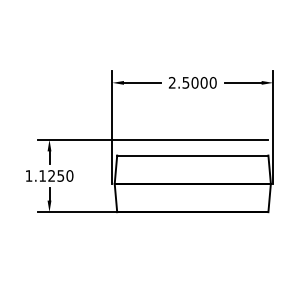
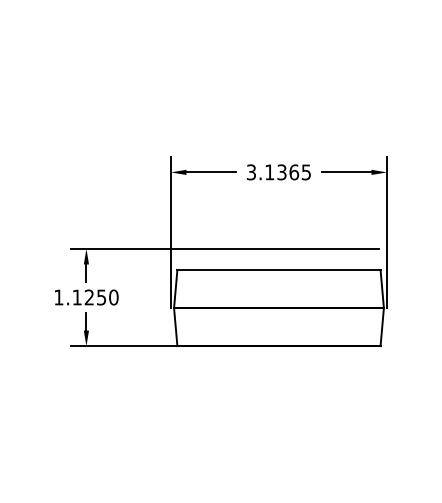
text: (192, 82) -> (278, 172), 2.5000 -> 3.1365

